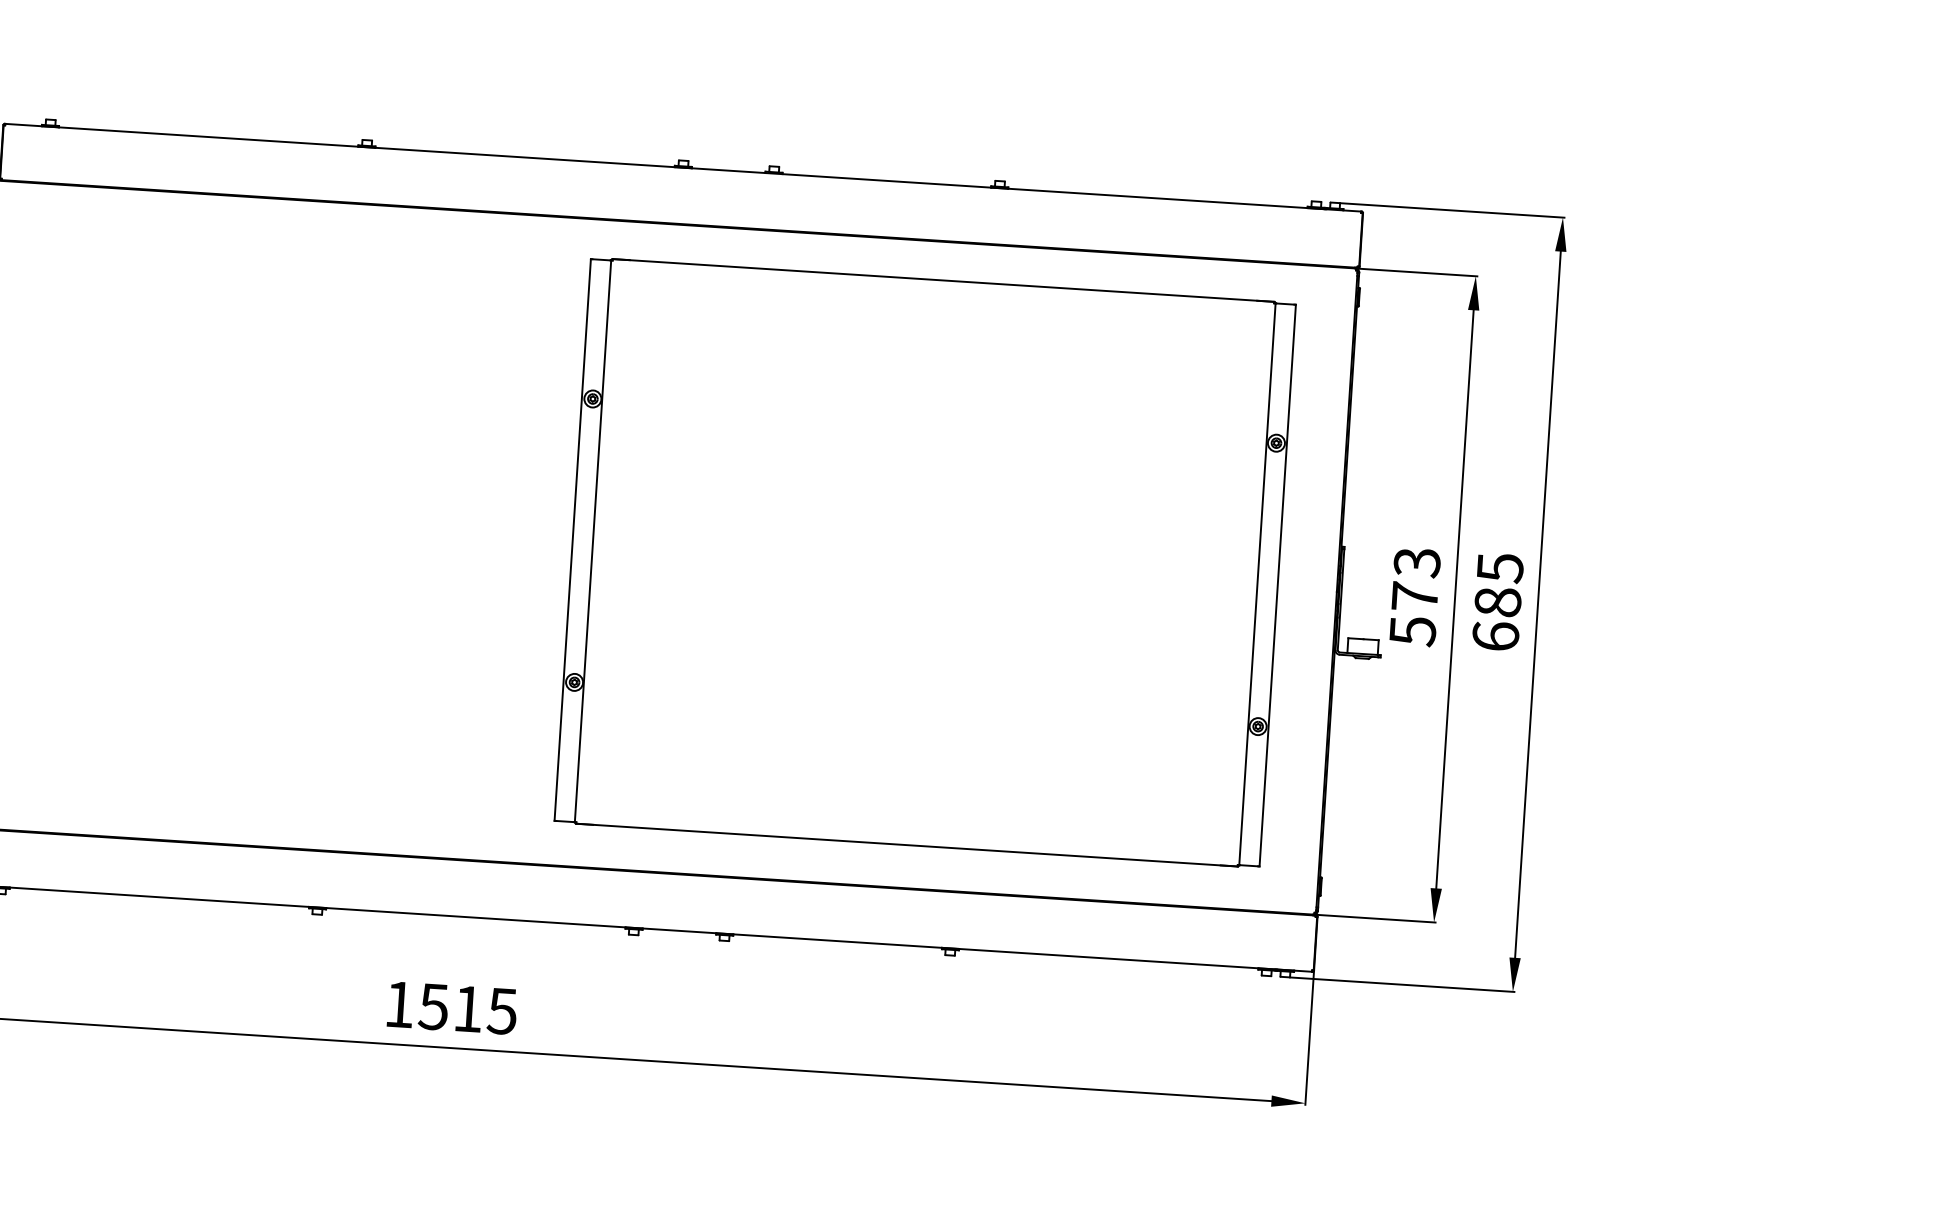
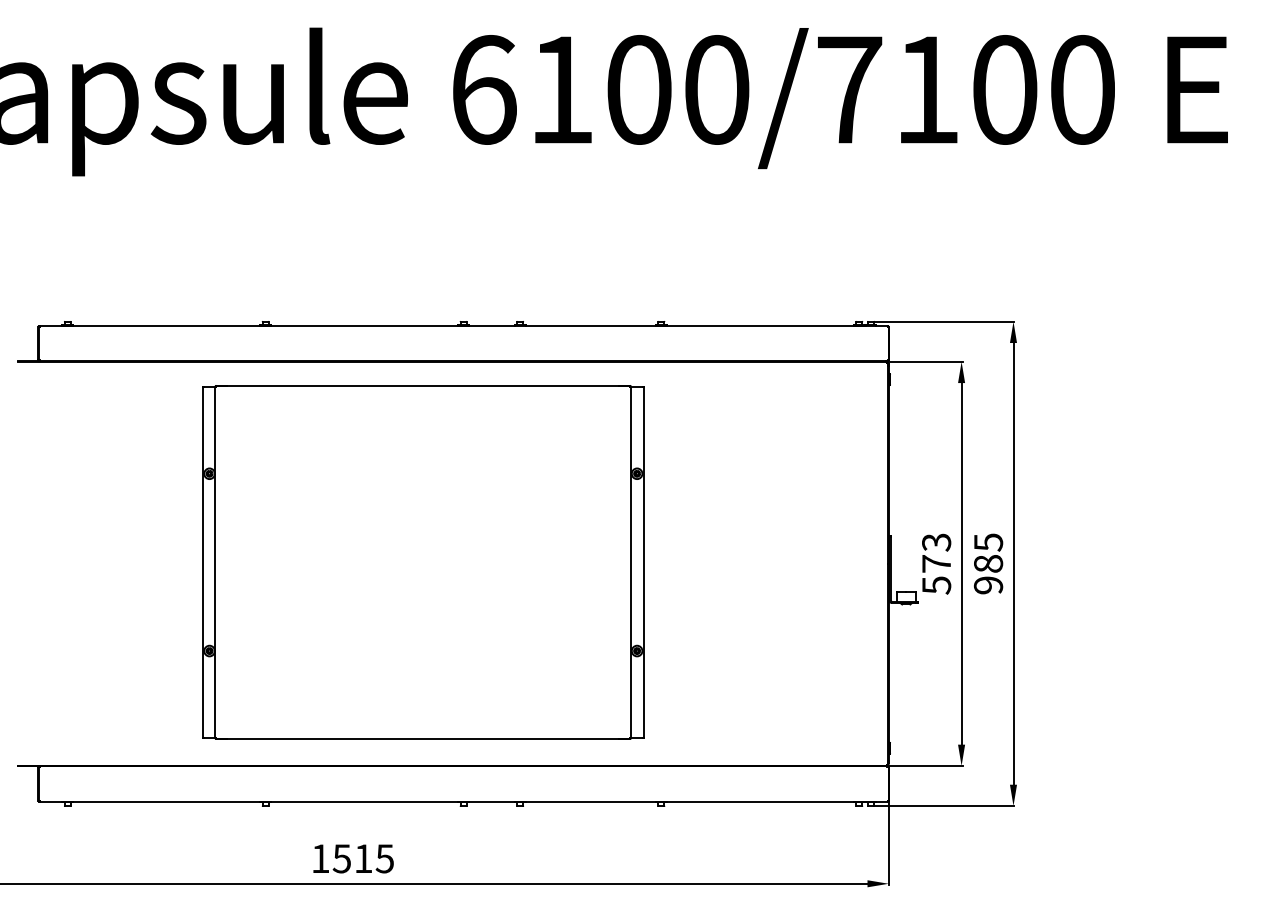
part: (925, 562) -> (423, 562), moved
text: (1495, 636) -> (988, 585), 685 -> 985

